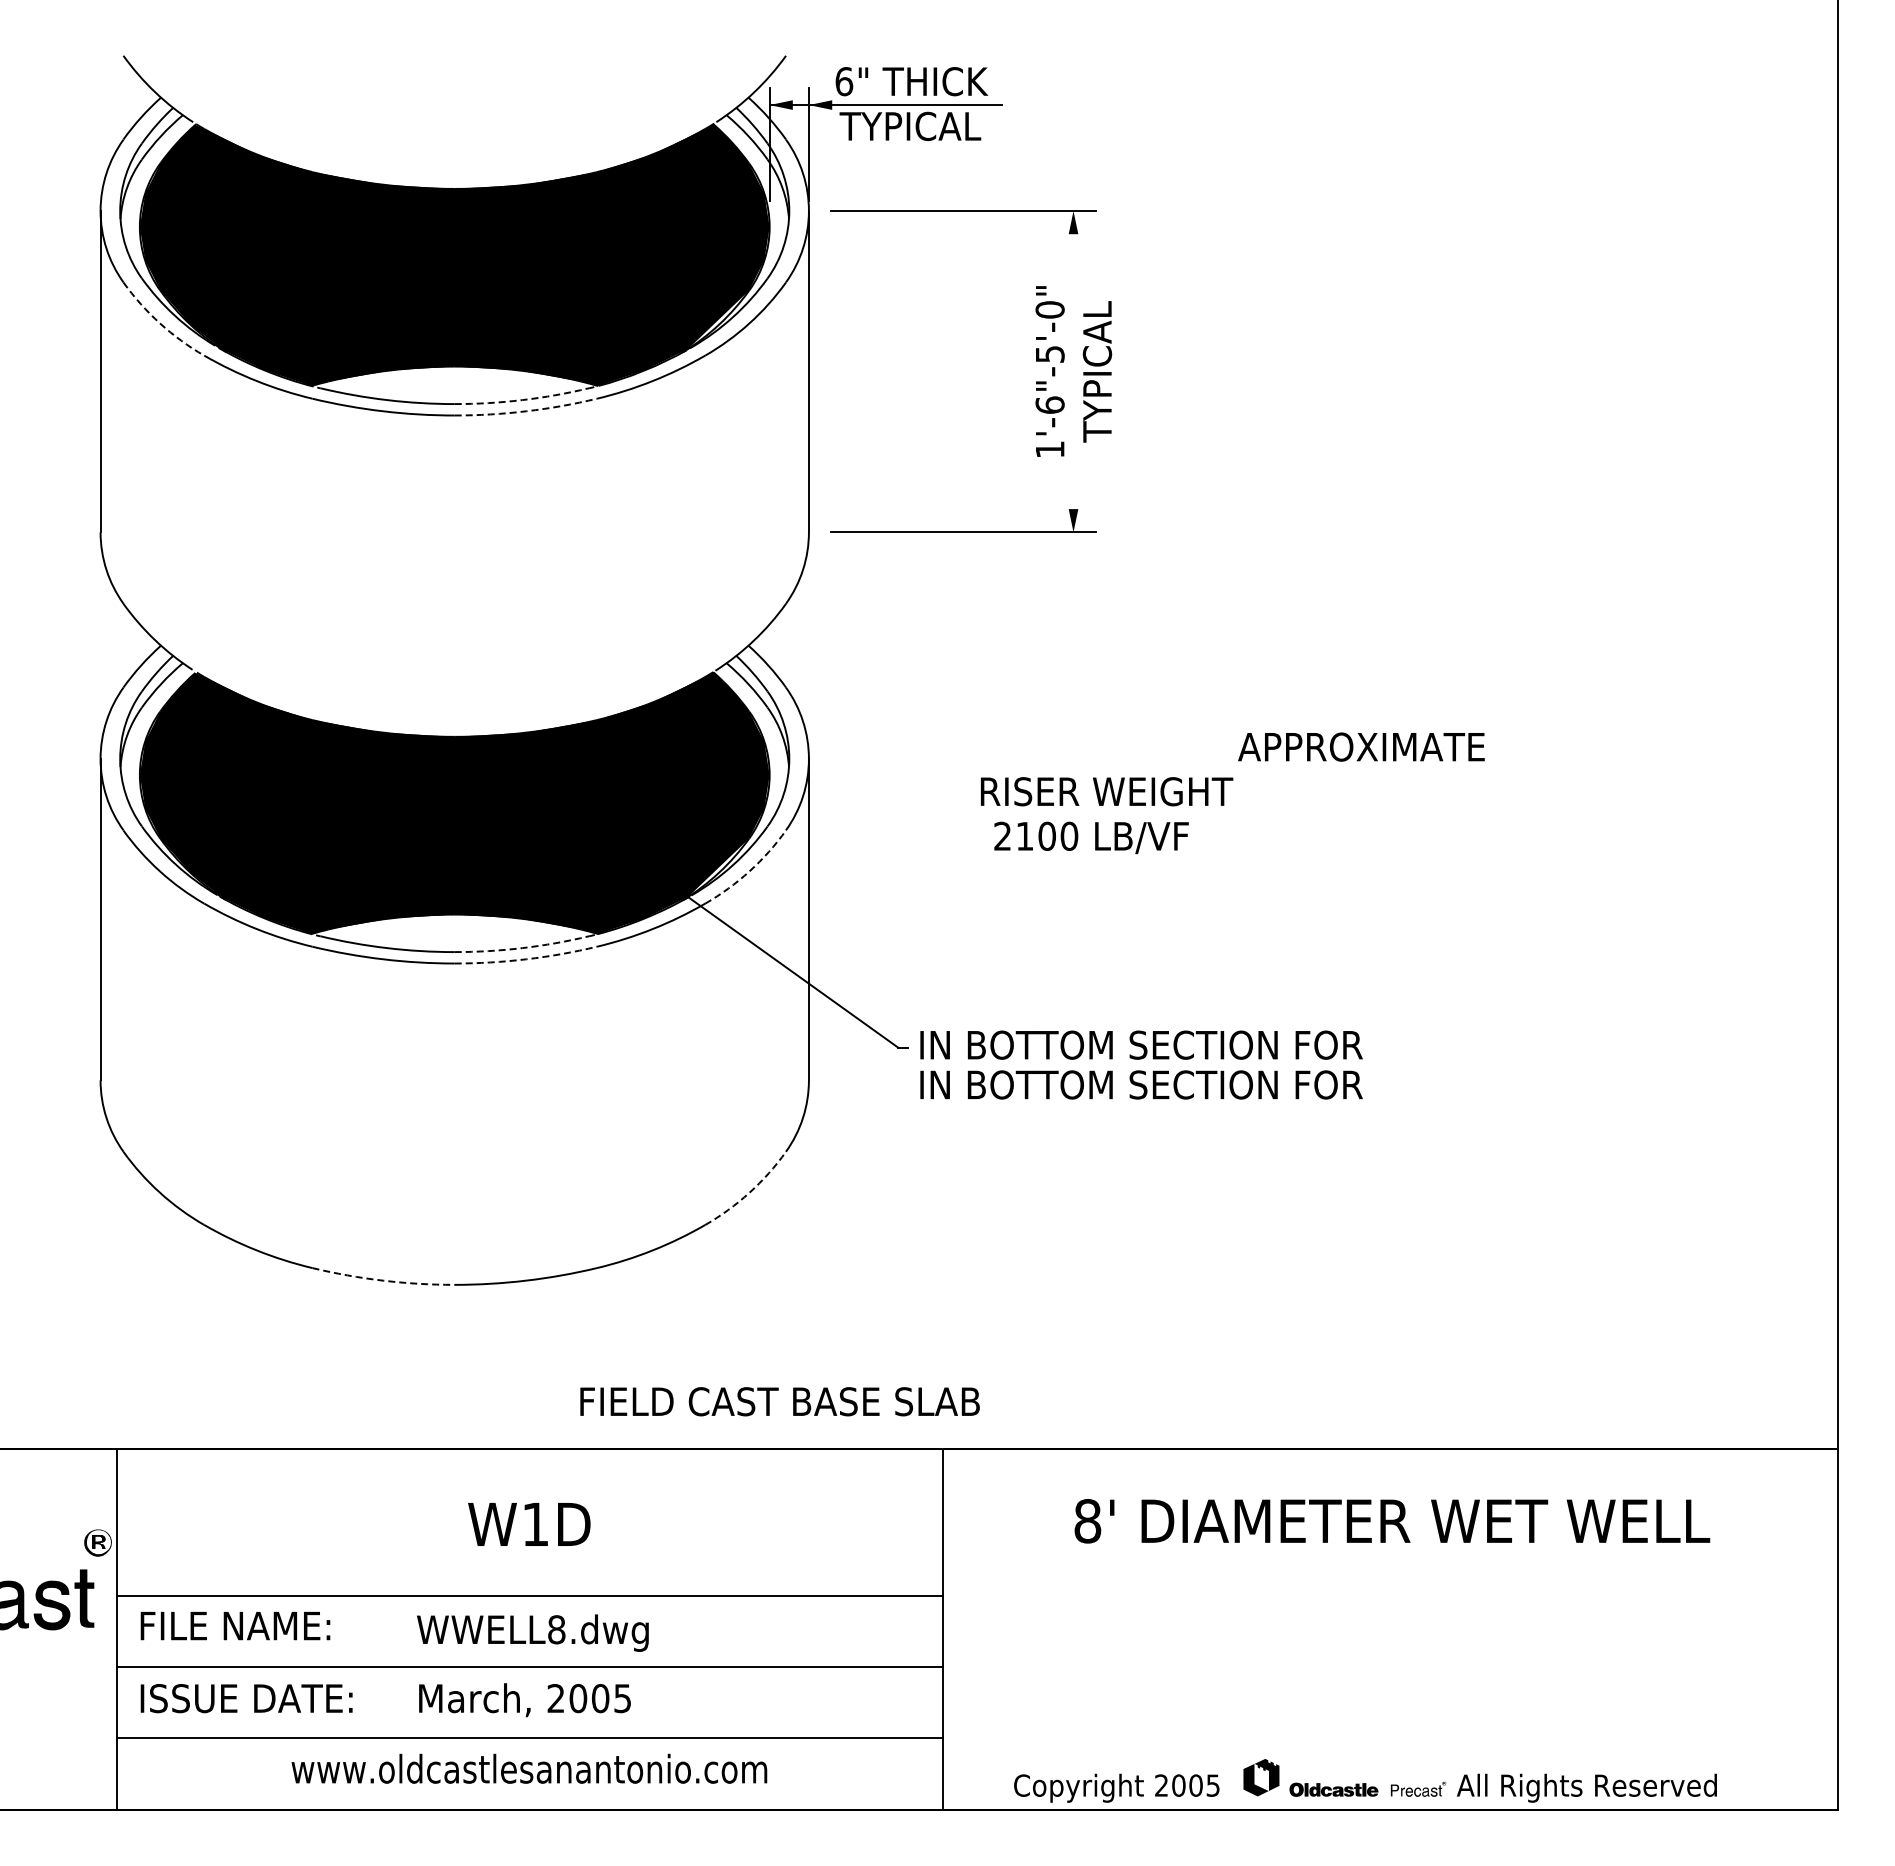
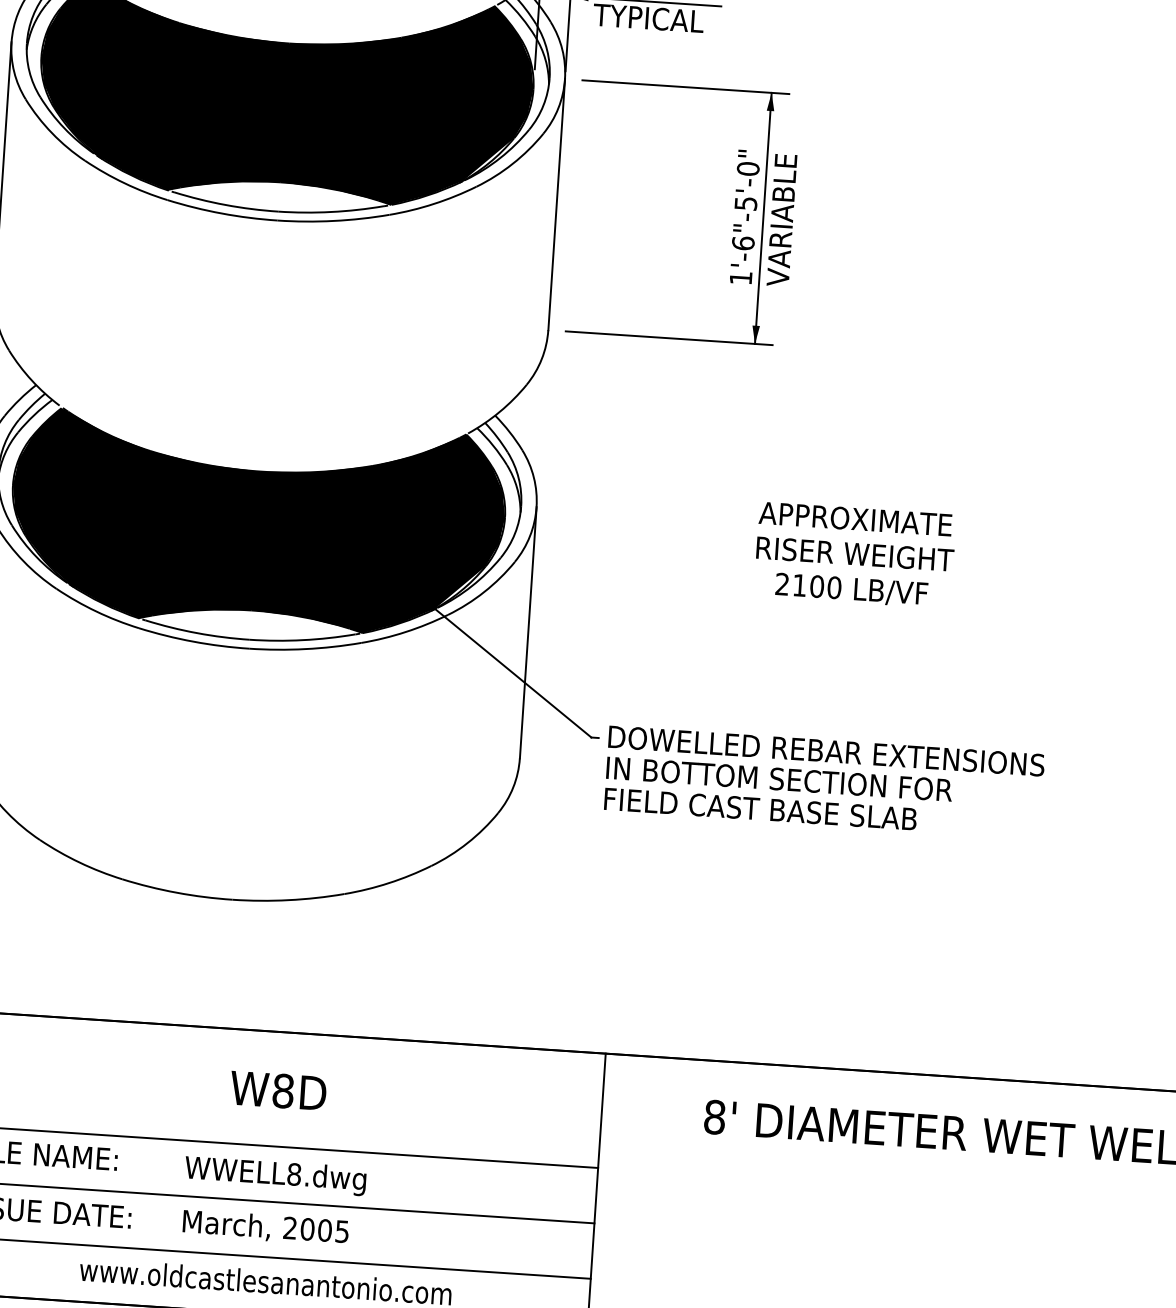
arc: (159, 323) -> (51, 133), dashed -> solid
line: (1073, 371) -> (763, 218), added
text: (1097, 372) -> (782, 220), TYPICAL -> VARIABLE
arc: (522, 400) -> (331, 212), dashed -> solid
arc: (526, 411) -> (333, 221), dashed -> solid
text: (1361, 746) -> (855, 518), moved
text: (1107, 791) -> (855, 553), moved
text: (1091, 837) -> (851, 589), moved
arc: (749, 871) -> (484, 592), dashed -> solid
arc: (522, 948) -> (302, 640), dashed -> solid
arc: (526, 959) -> (305, 649), dashed -> solid
text: (1200, 1044) -> (827, 750), IN BOTTOM SECTION FOR -> DOWELLED REBAR EXTENSIONS
arc: (749, 1192) -> (467, 842), dashed -> solid
arc: (383, 1280) -> (177, 892), dashed -> solid
text: (779, 1401) -> (760, 808), moved
text: (535, 1524) -> (283, 1091), W1D -> W8D

